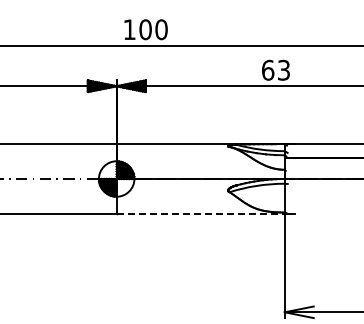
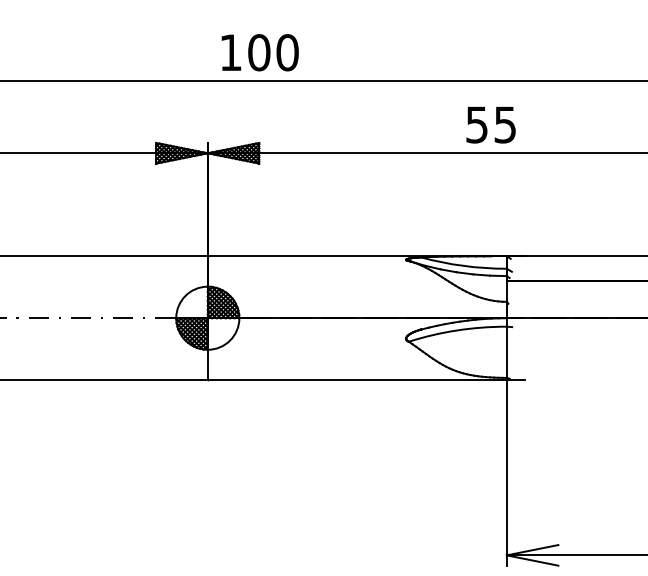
text: (275, 69) -> (490, 123), 63 -> 55
line: (201, 213) -> (358, 379), dashed -> solid

